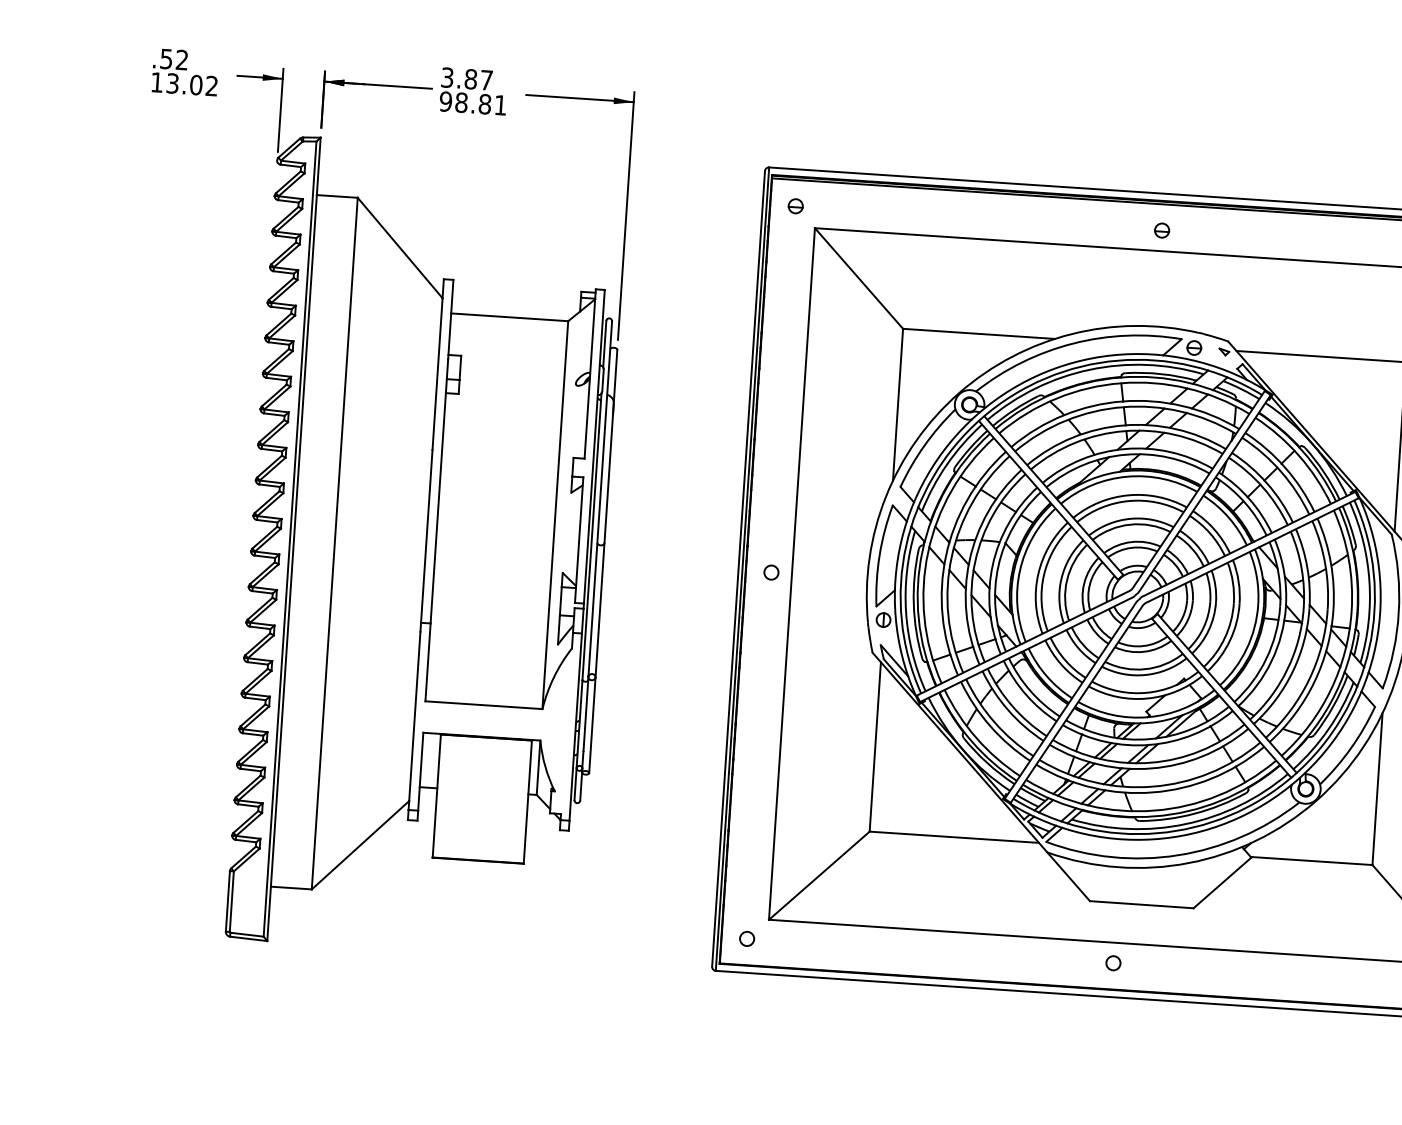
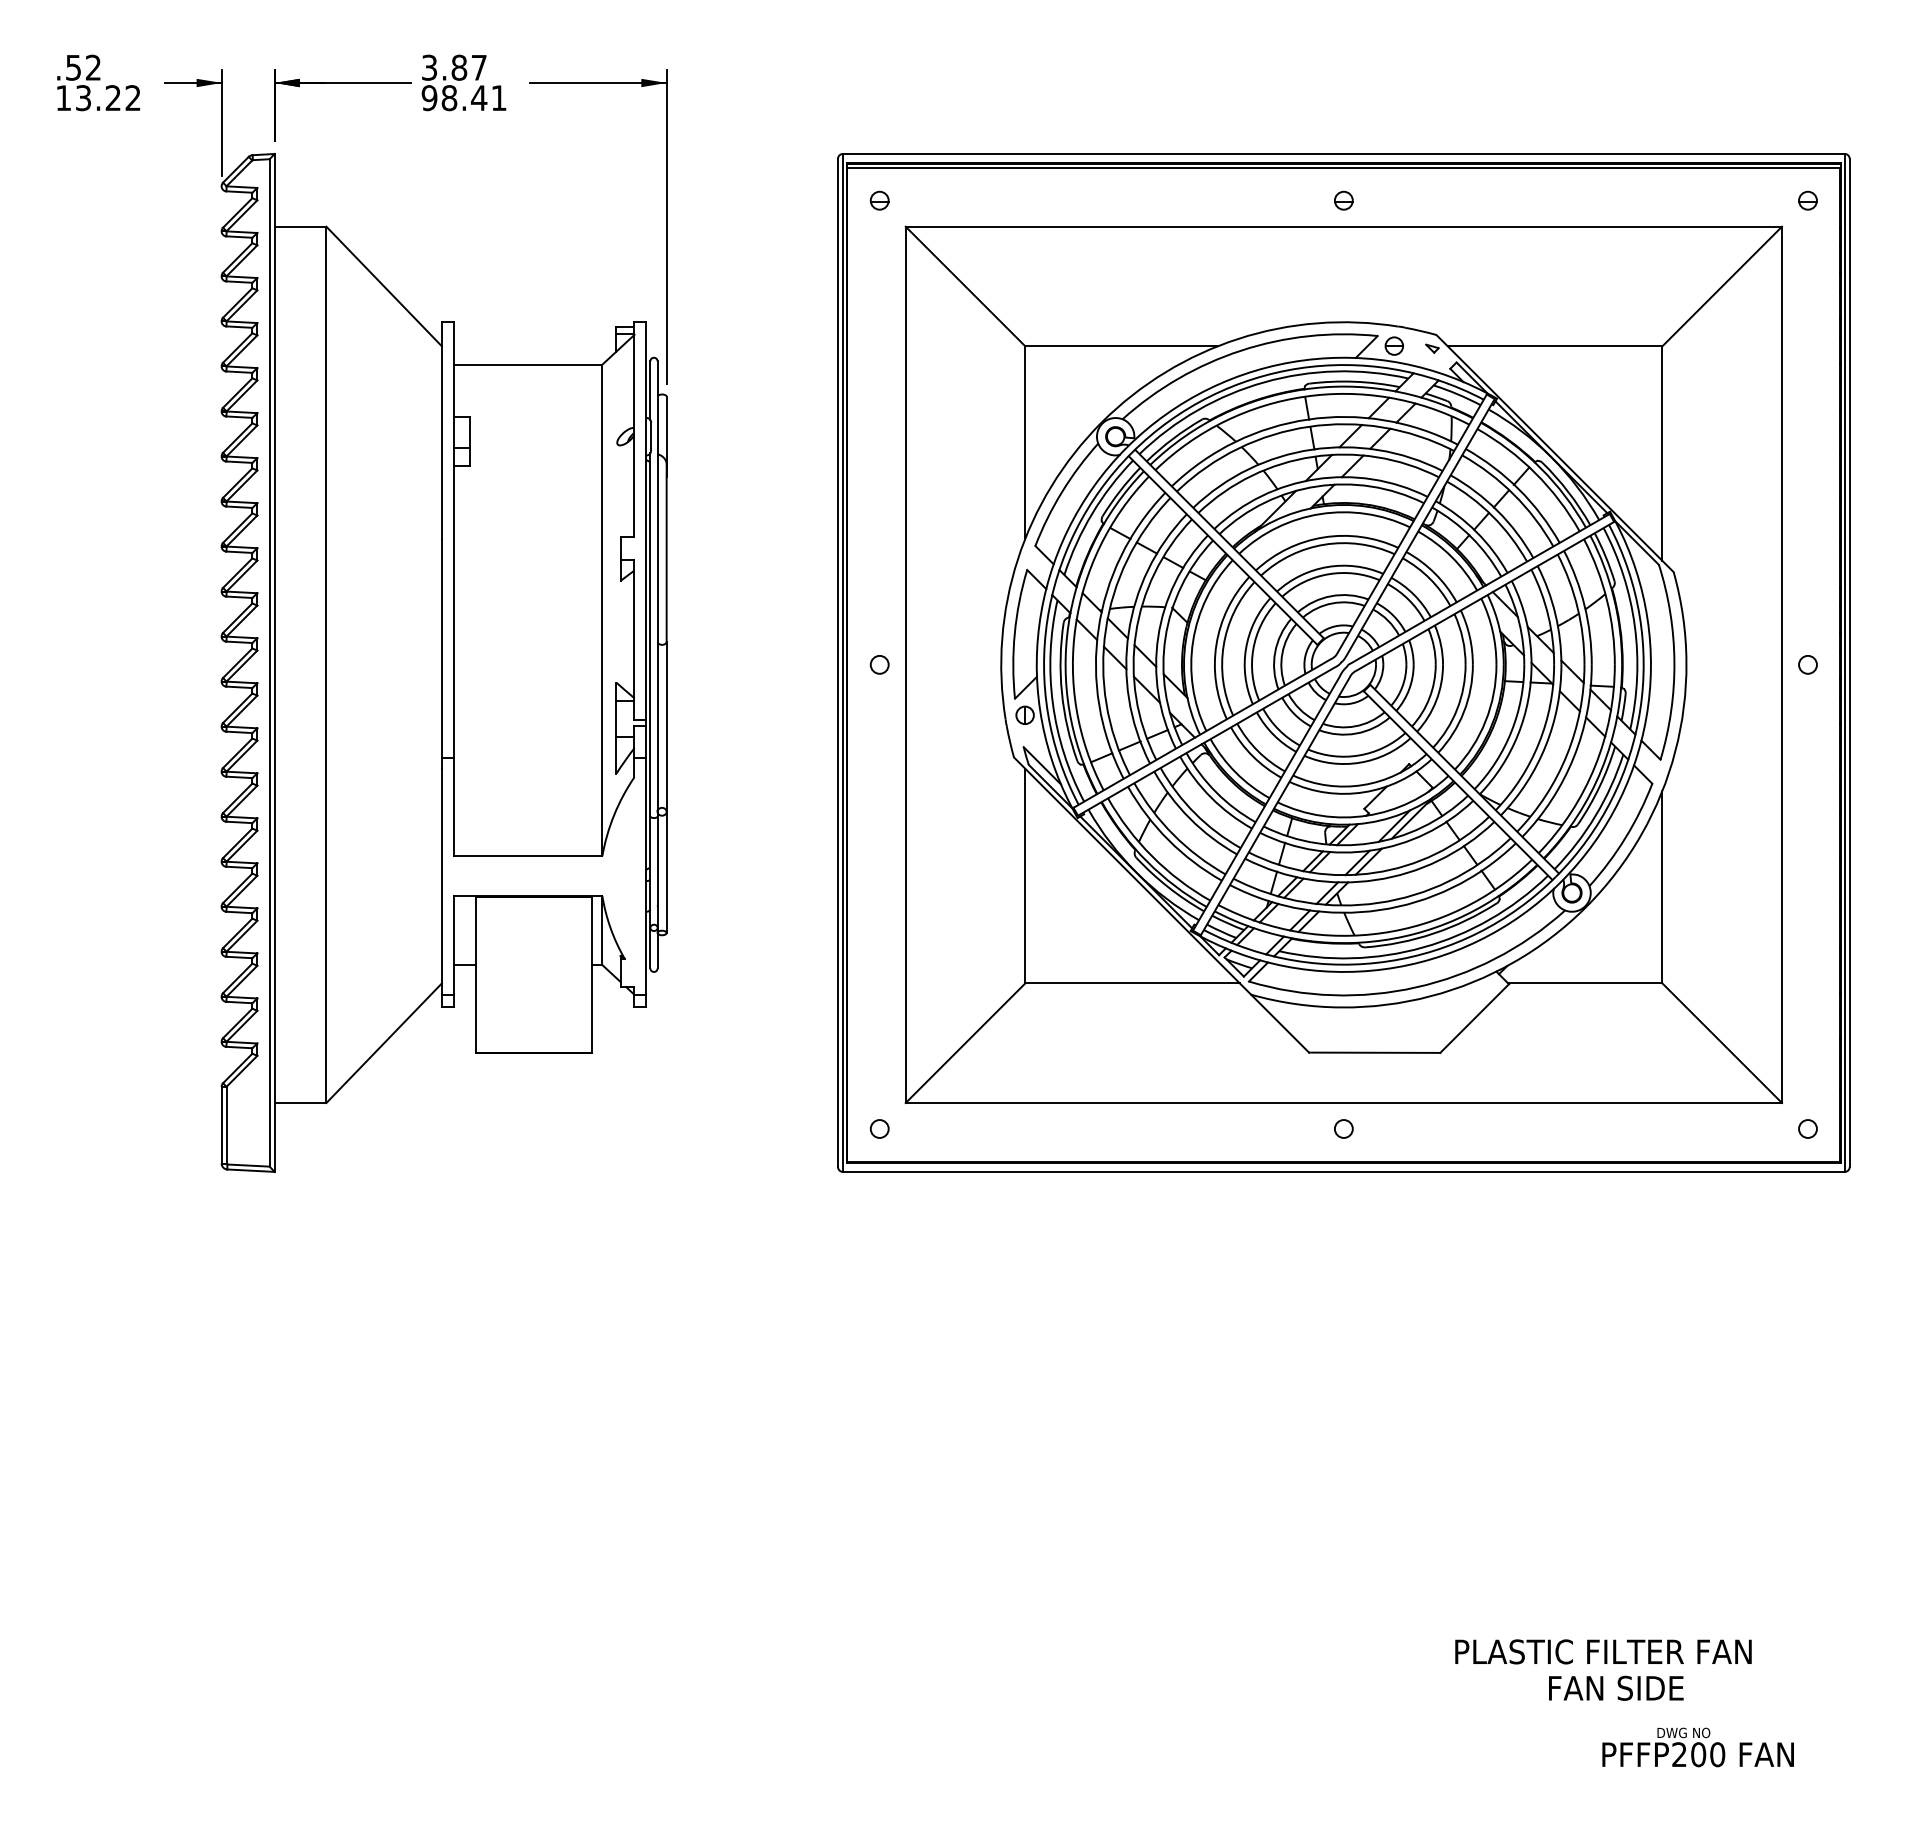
text: (196, 85) -> (113, 98), 13.02 -> 13.22
text: (485, 104) -> (479, 98), 98.81 -> 98.41

